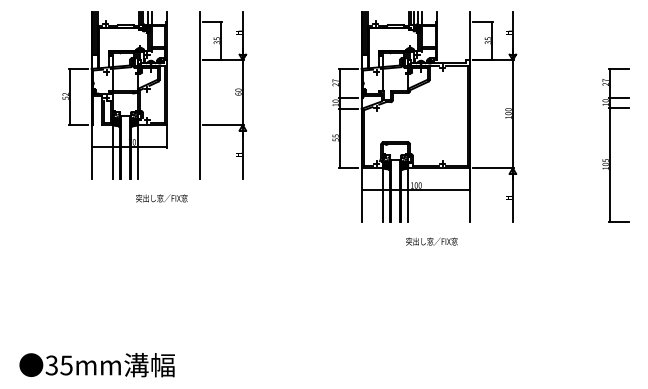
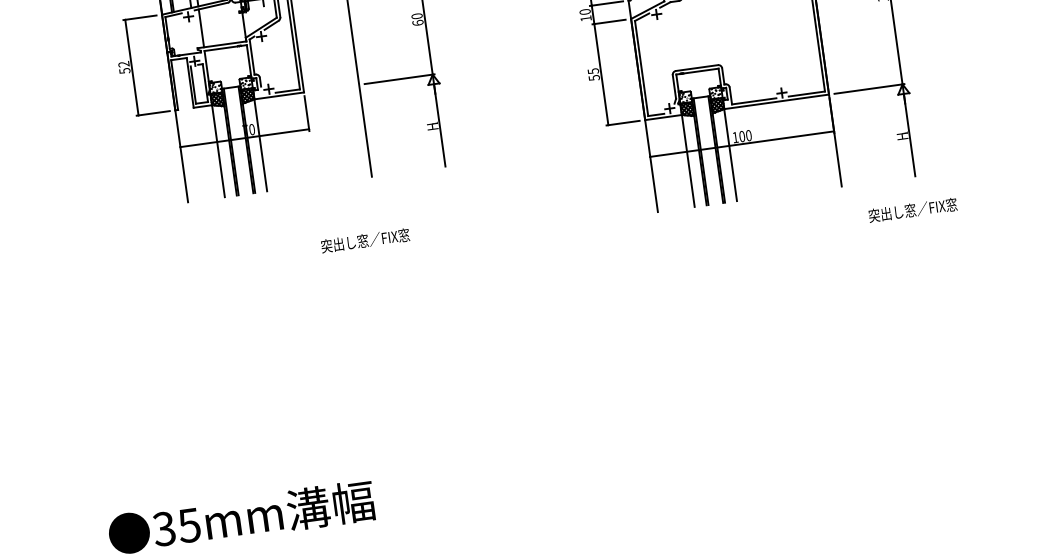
text: (161, 198) -> (364, 240), moved
text: (431, 241) -> (912, 210), moved

